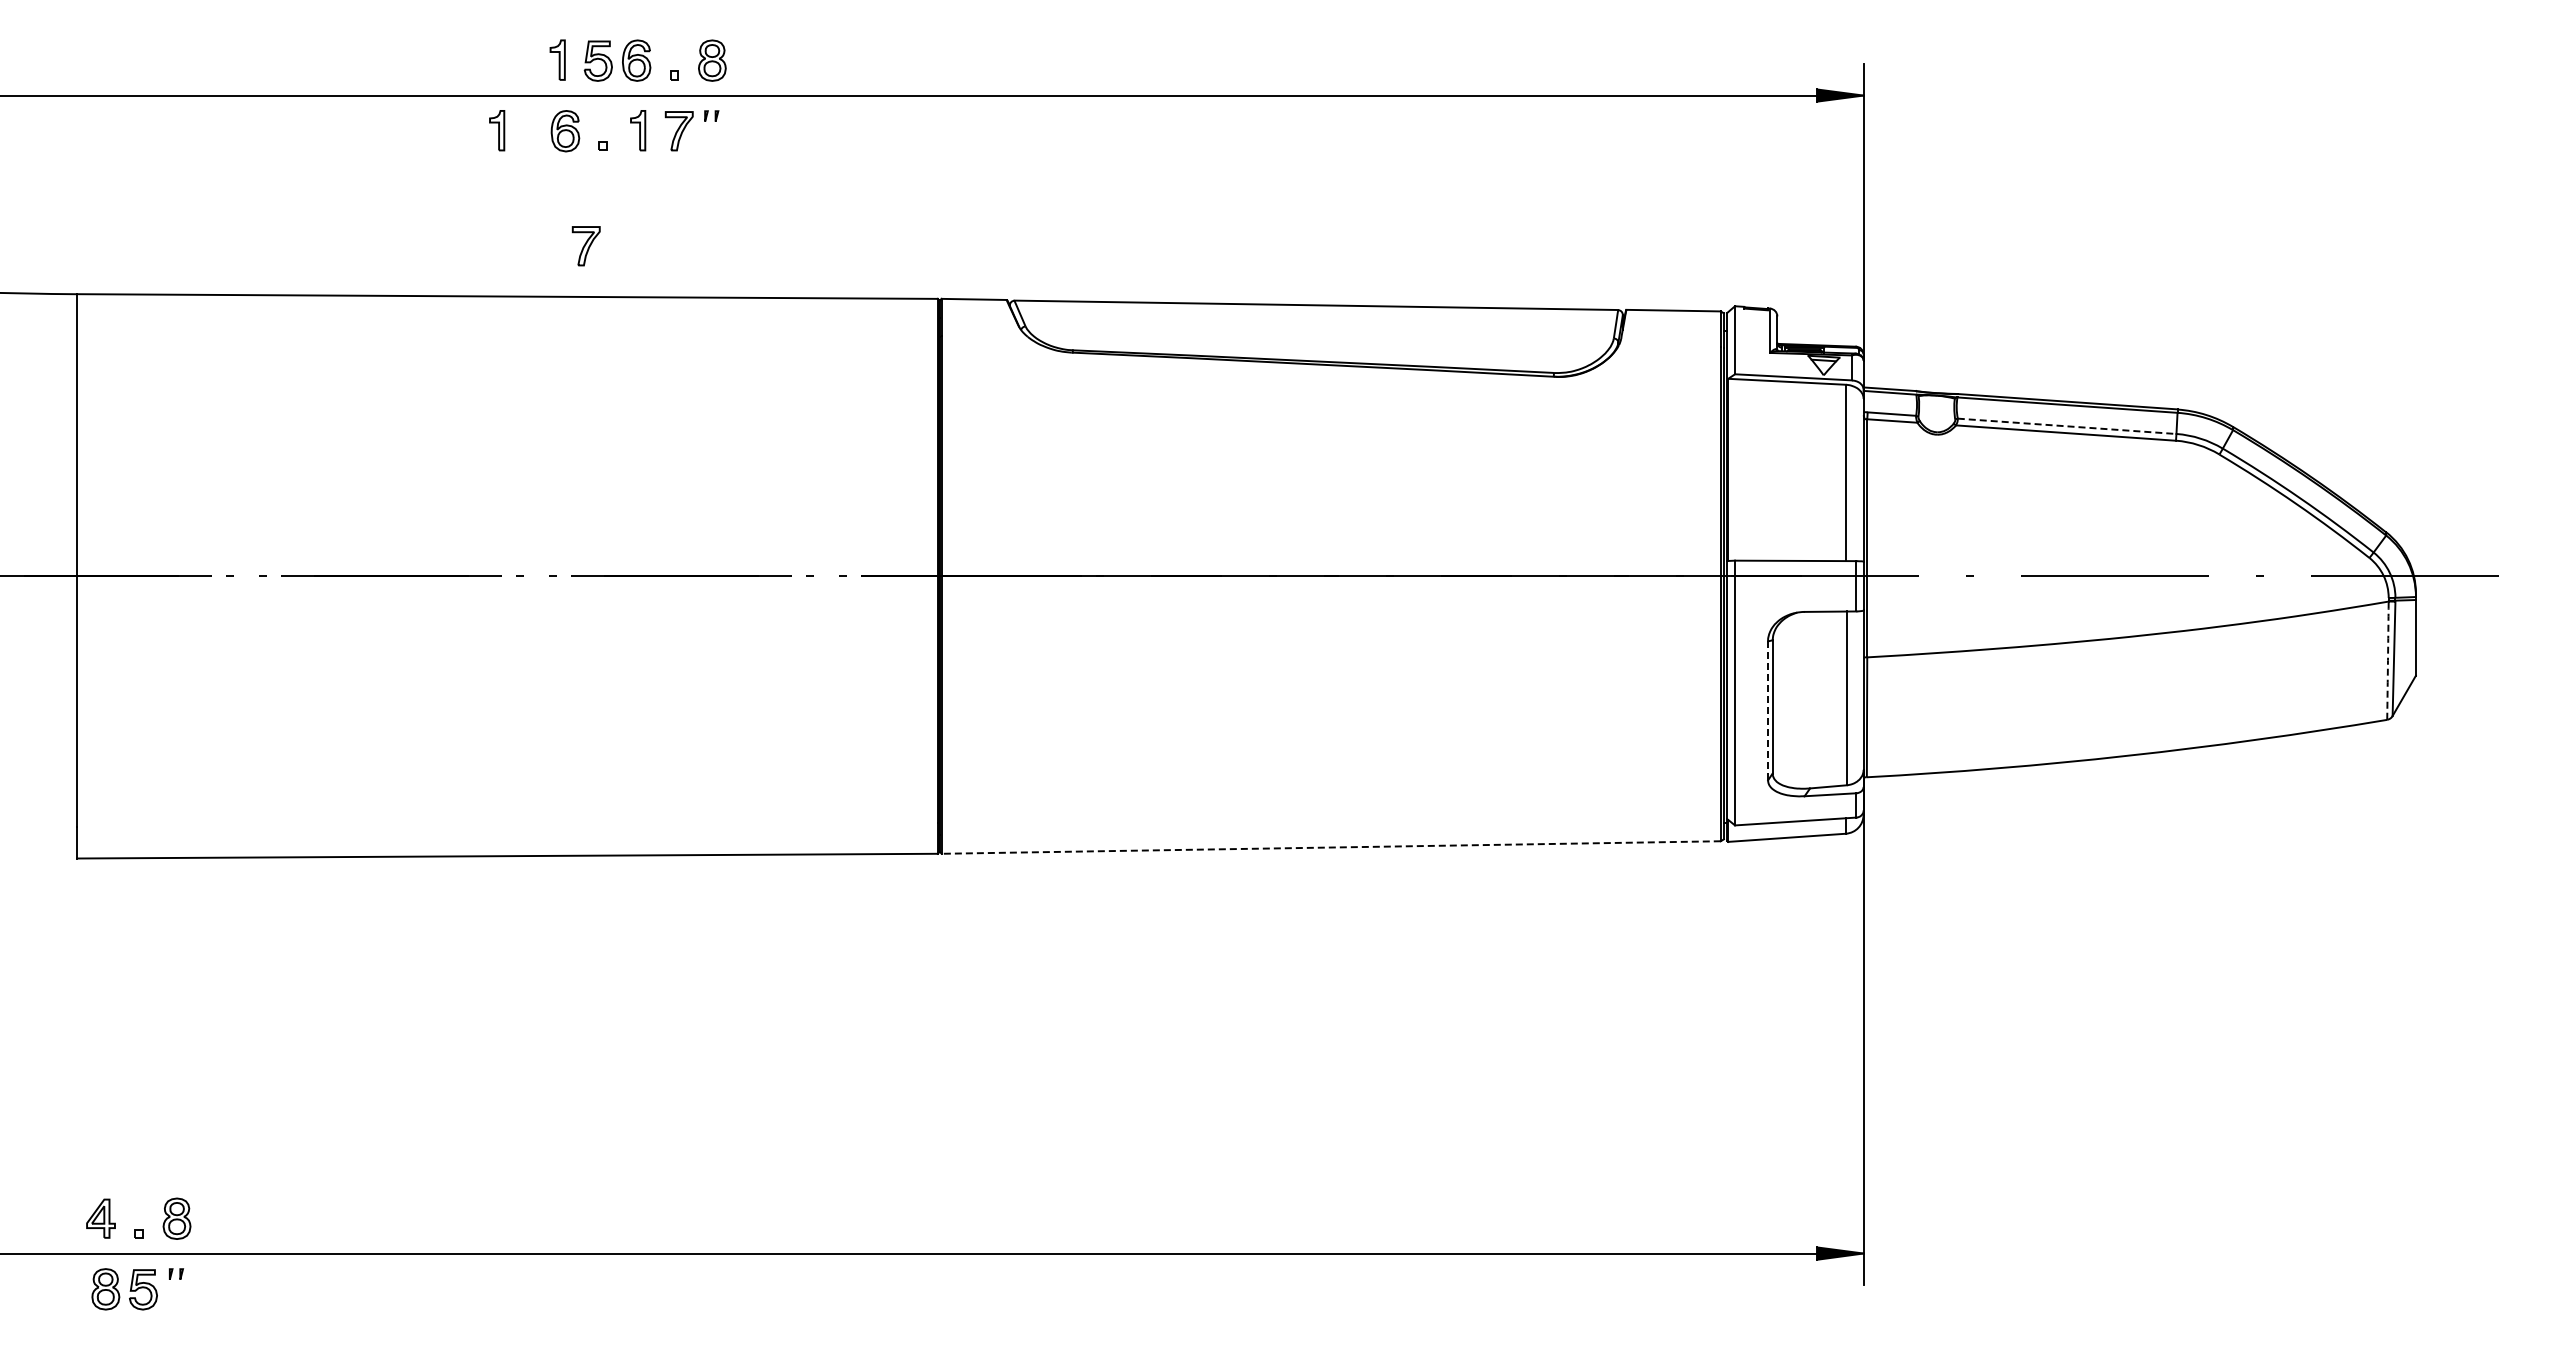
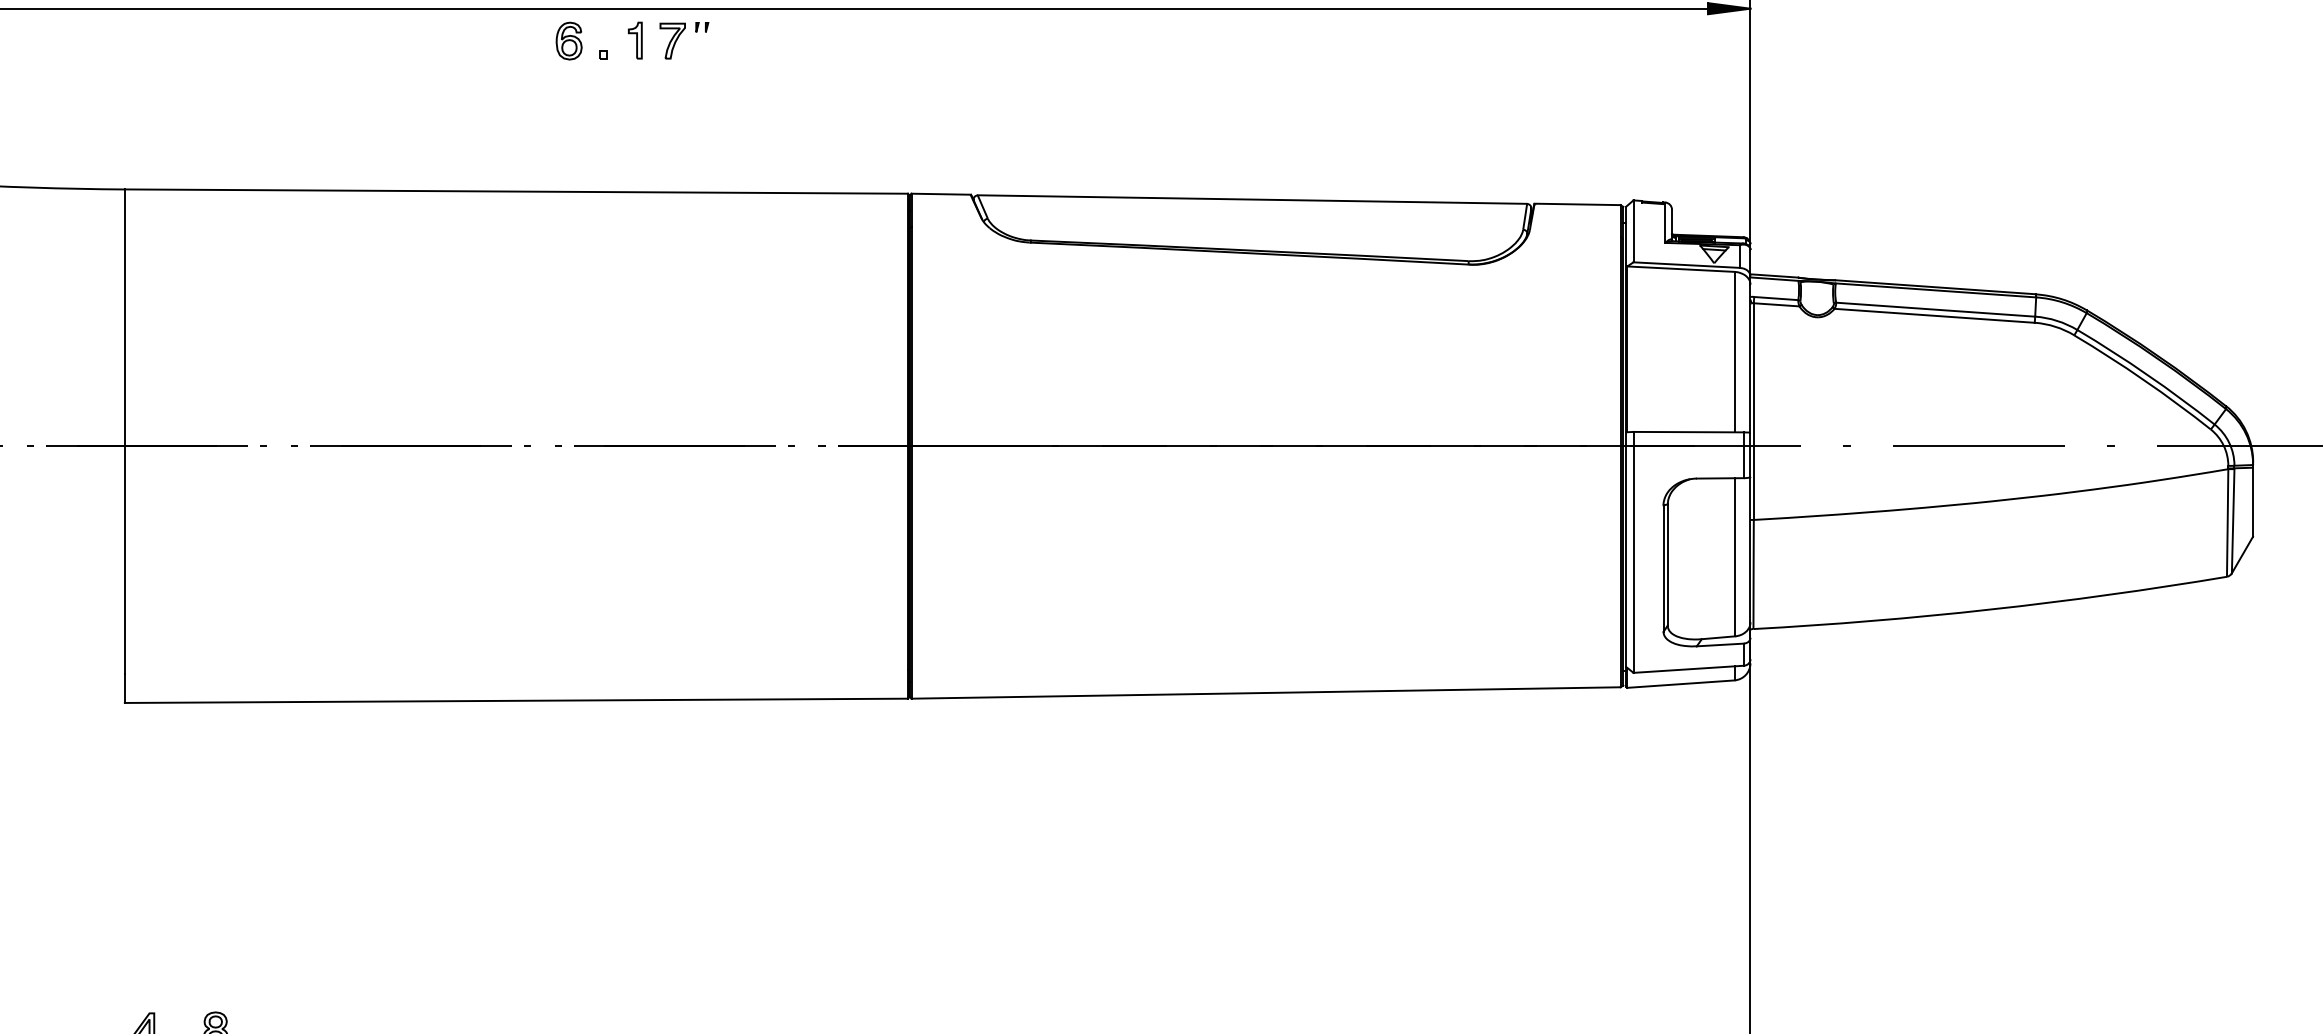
part: (497, 130) -> (507, 40), removed
part: (585, 246) -> (587, 146), removed
line: (2067, 426) -> (1936, 309), dashed -> solid
arc: (2387, 660) -> (2227, 522), dashed -> solid
line: (1768, 711) -> (1663, 569), dashed -> solid
line: (1331, 847) -> (1266, 692), dashed -> solid

